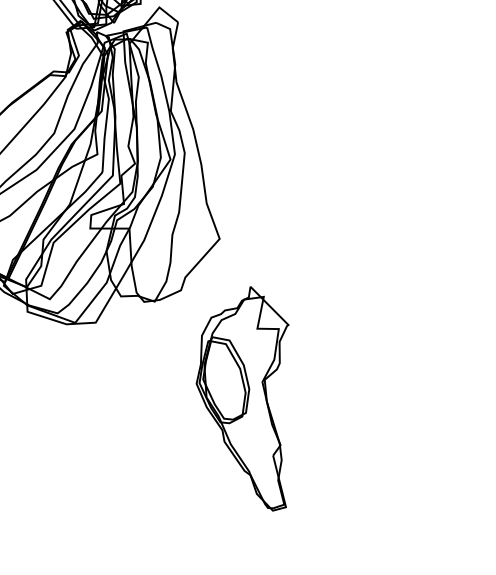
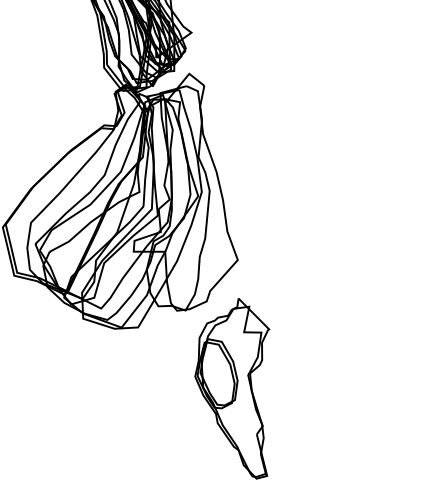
part: (242, 398) -> (232, 388), moved

